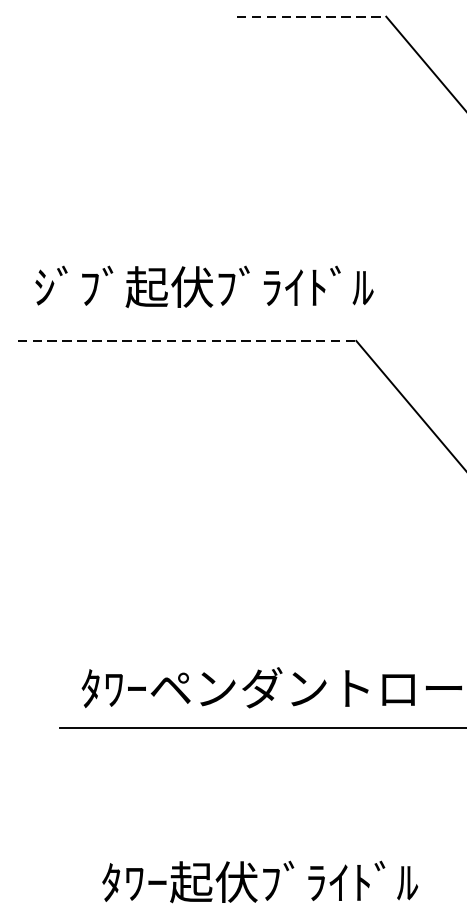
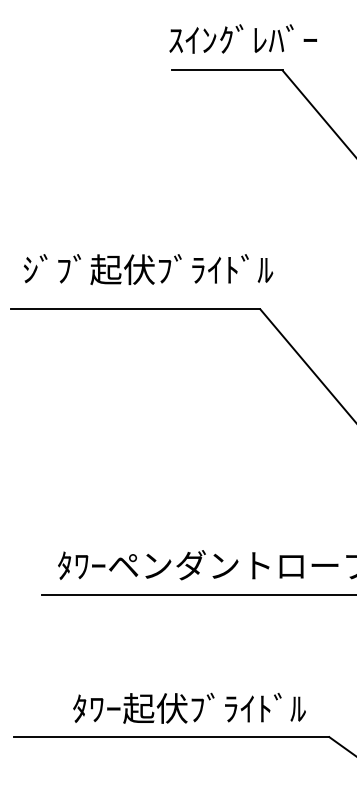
line: (311, 16) -> (227, 70), dashed -> solid
line: (186, 341) -> (135, 309), dashed -> solid

